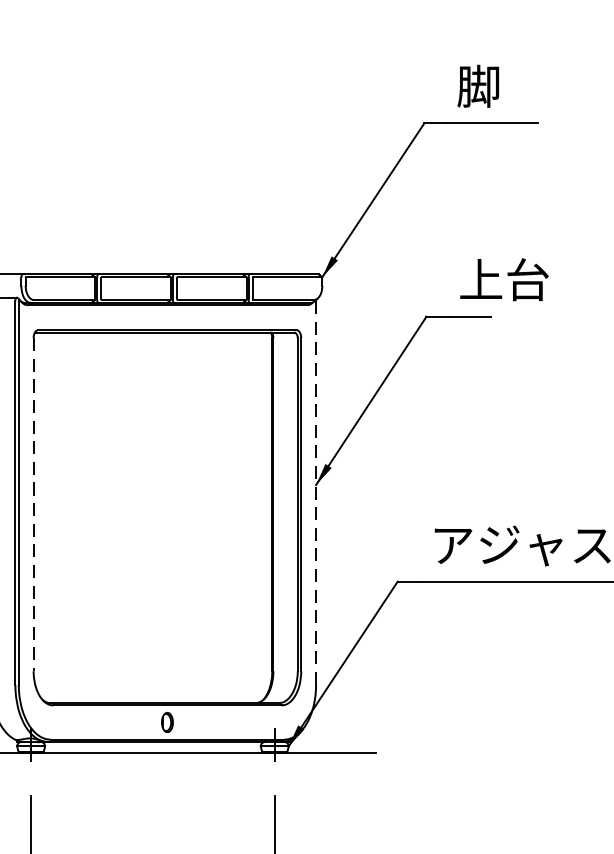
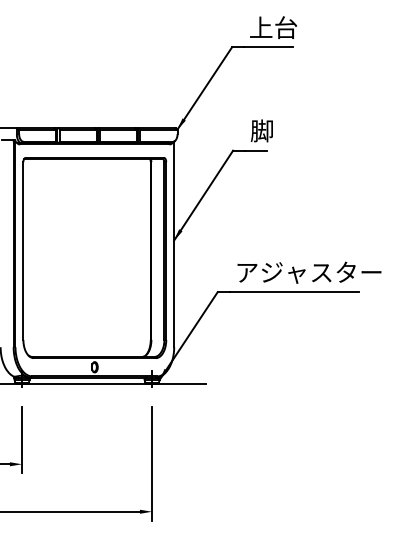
text: (502, 86) -> (273, 27), 脚 -> 上台
text: (503, 278) -> (274, 130), 上台 -> 脚
line: (316, 494) -> (174, 245), dashed -> solid
line: (33, 505) -> (23, 251), dashed -> solid

